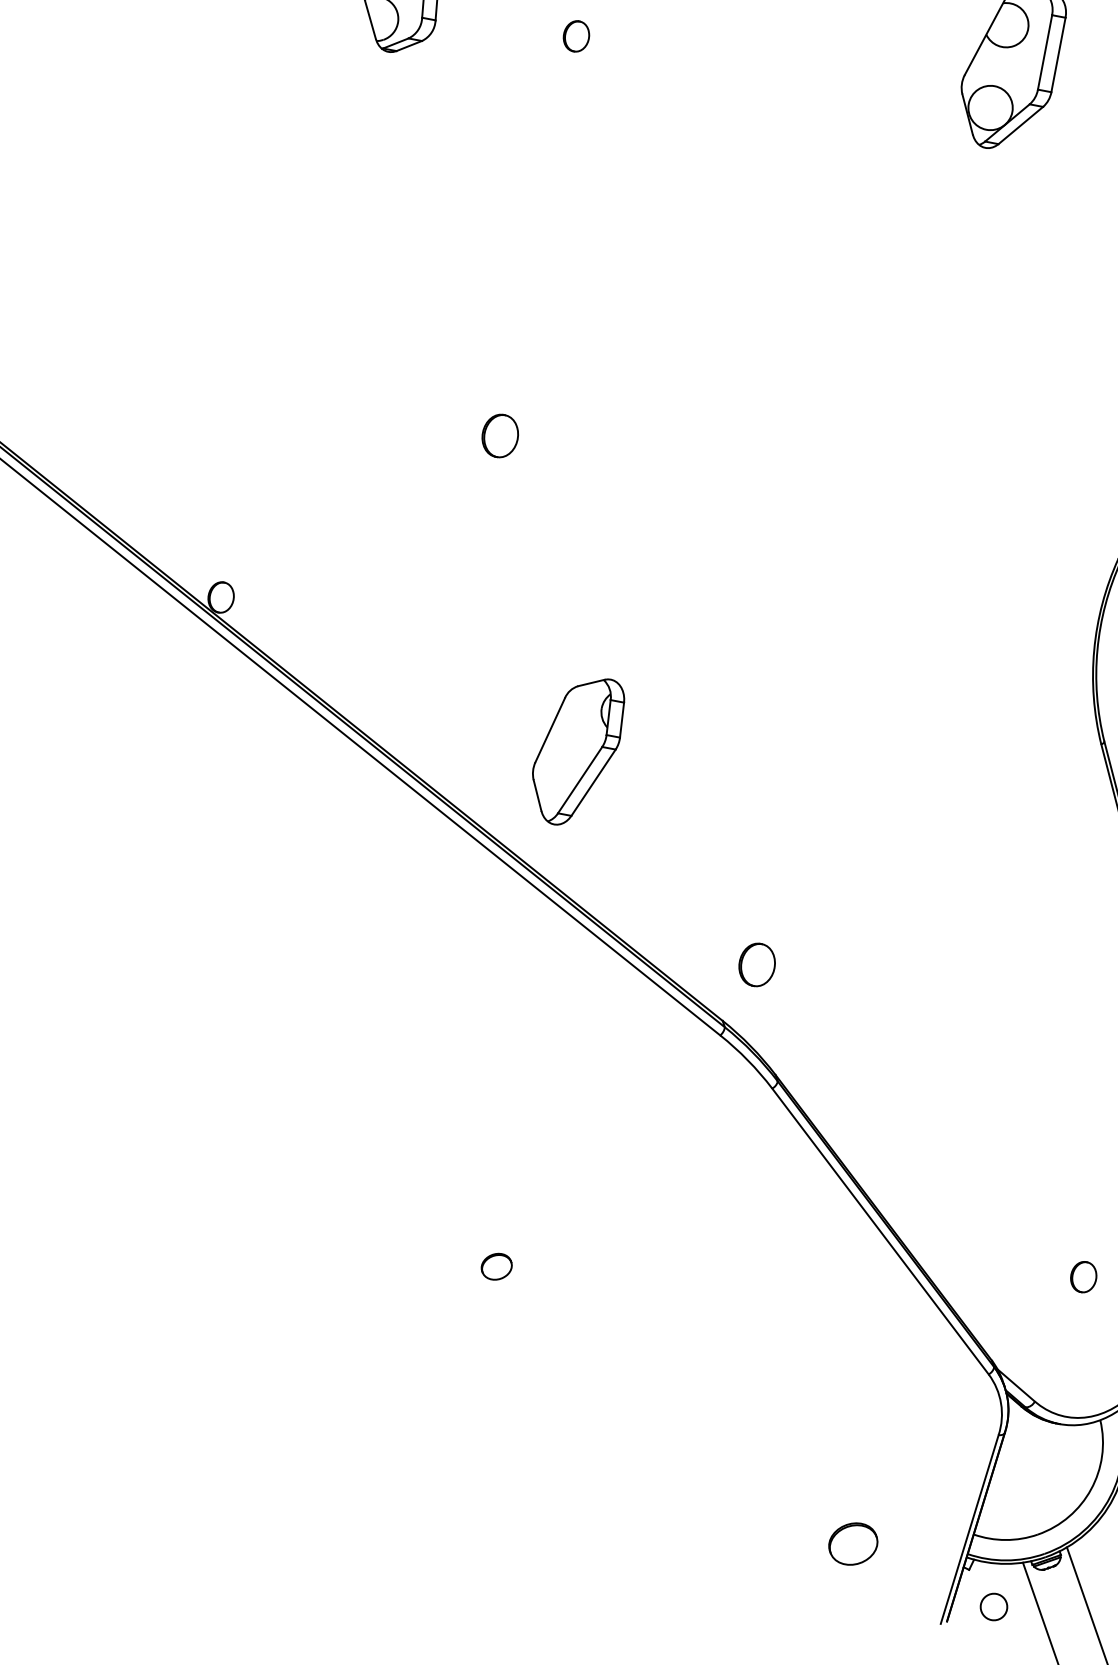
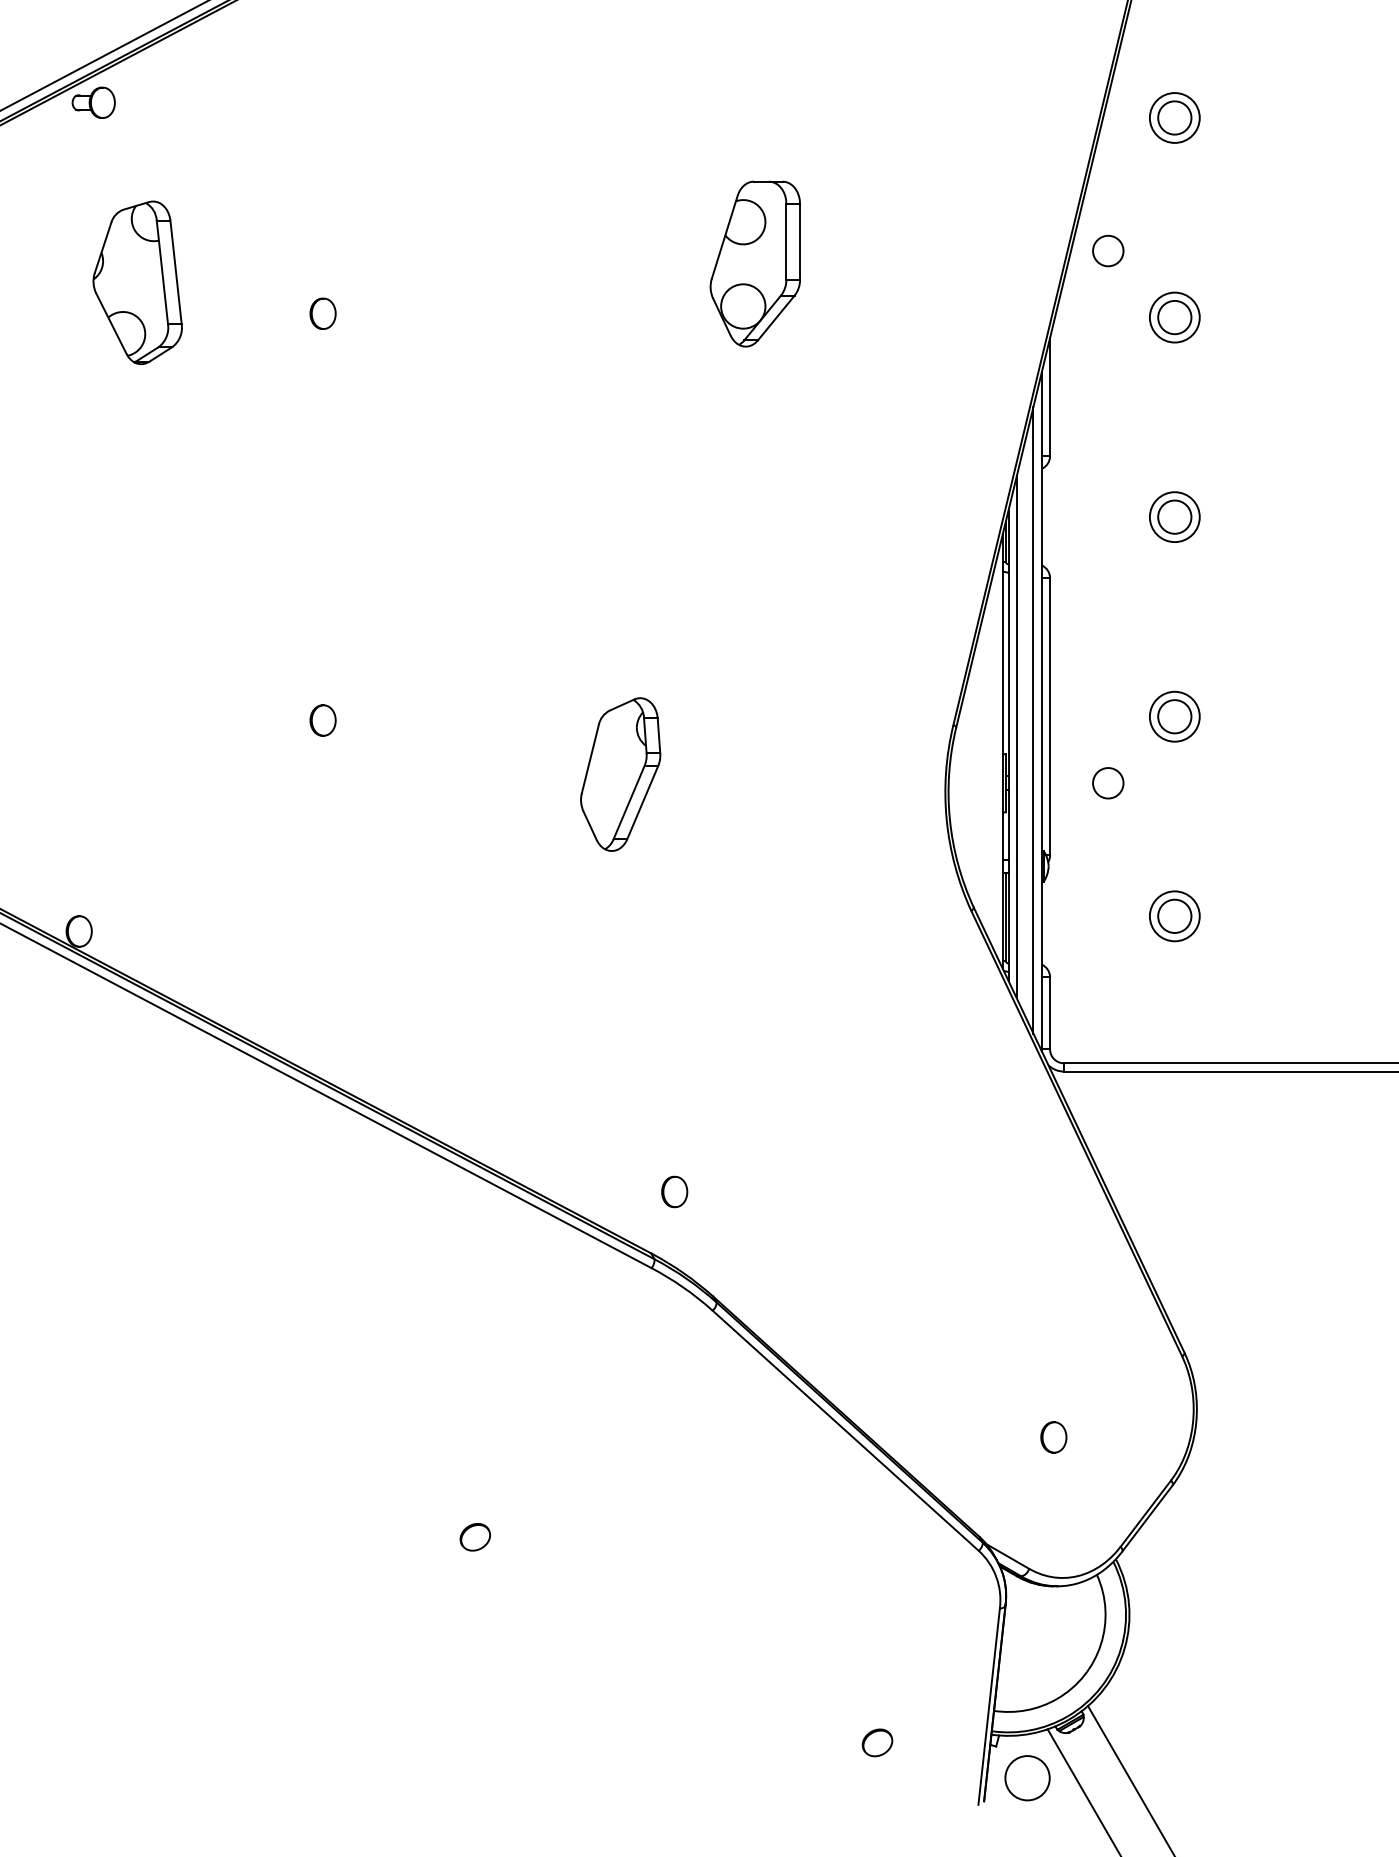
part: (499, 435) -> (322, 720), size x0.71
part: (576, 750) -> (620, 774), moved
part: (757, 964) -> (674, 1191), size x0.71
part: (853, 1543) -> (877, 1742), size x0.62
circle: (993, 1607) -> (1027, 1778), size x1.67

